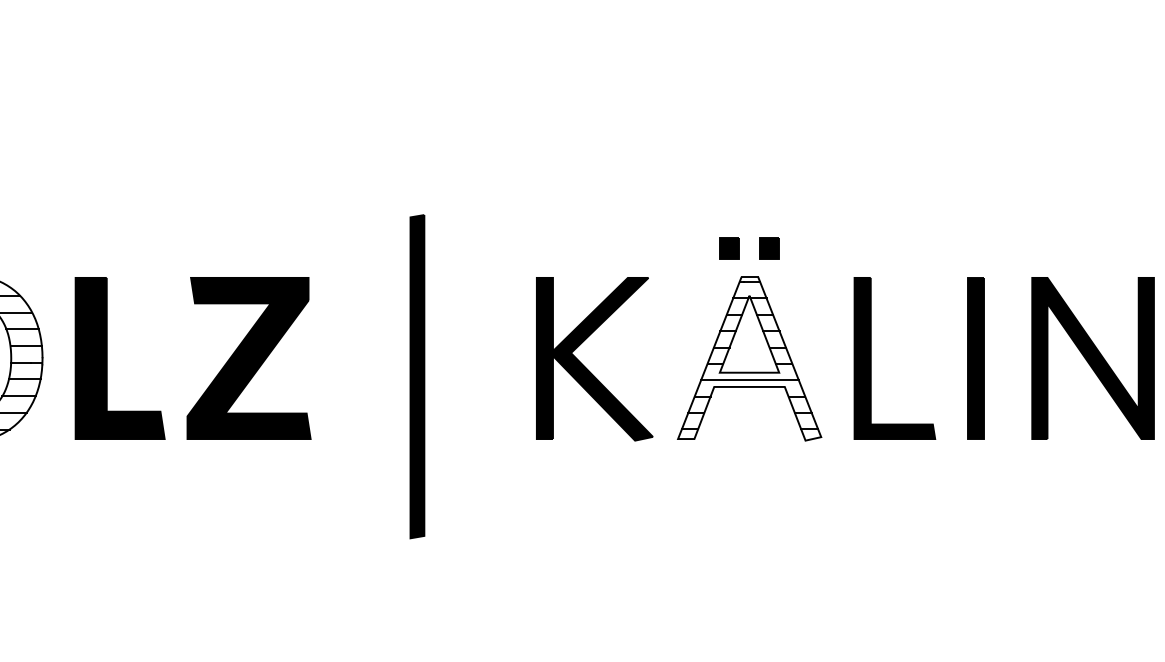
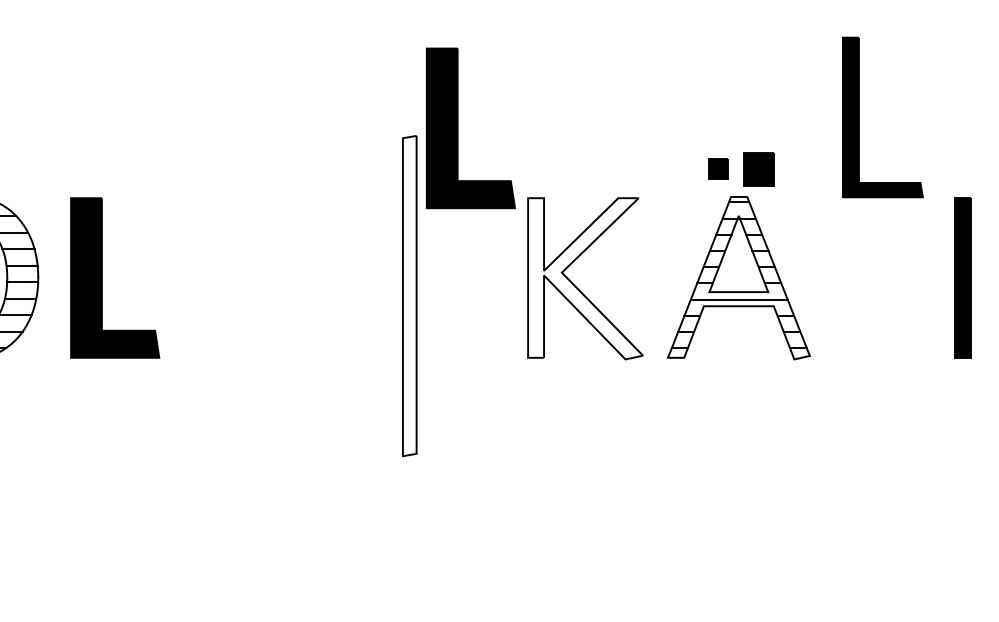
part: (466, 207) -> (458, 128), added
part: (769, 248) -> (758, 169), size x1.6
part: (248, 358) -> (242, 278), removed
fill: (594, 358) -> (585, 278), removed
part: (871, 358) -> (859, 117), moved
fill: (417, 376) -> (409, 295), removed

